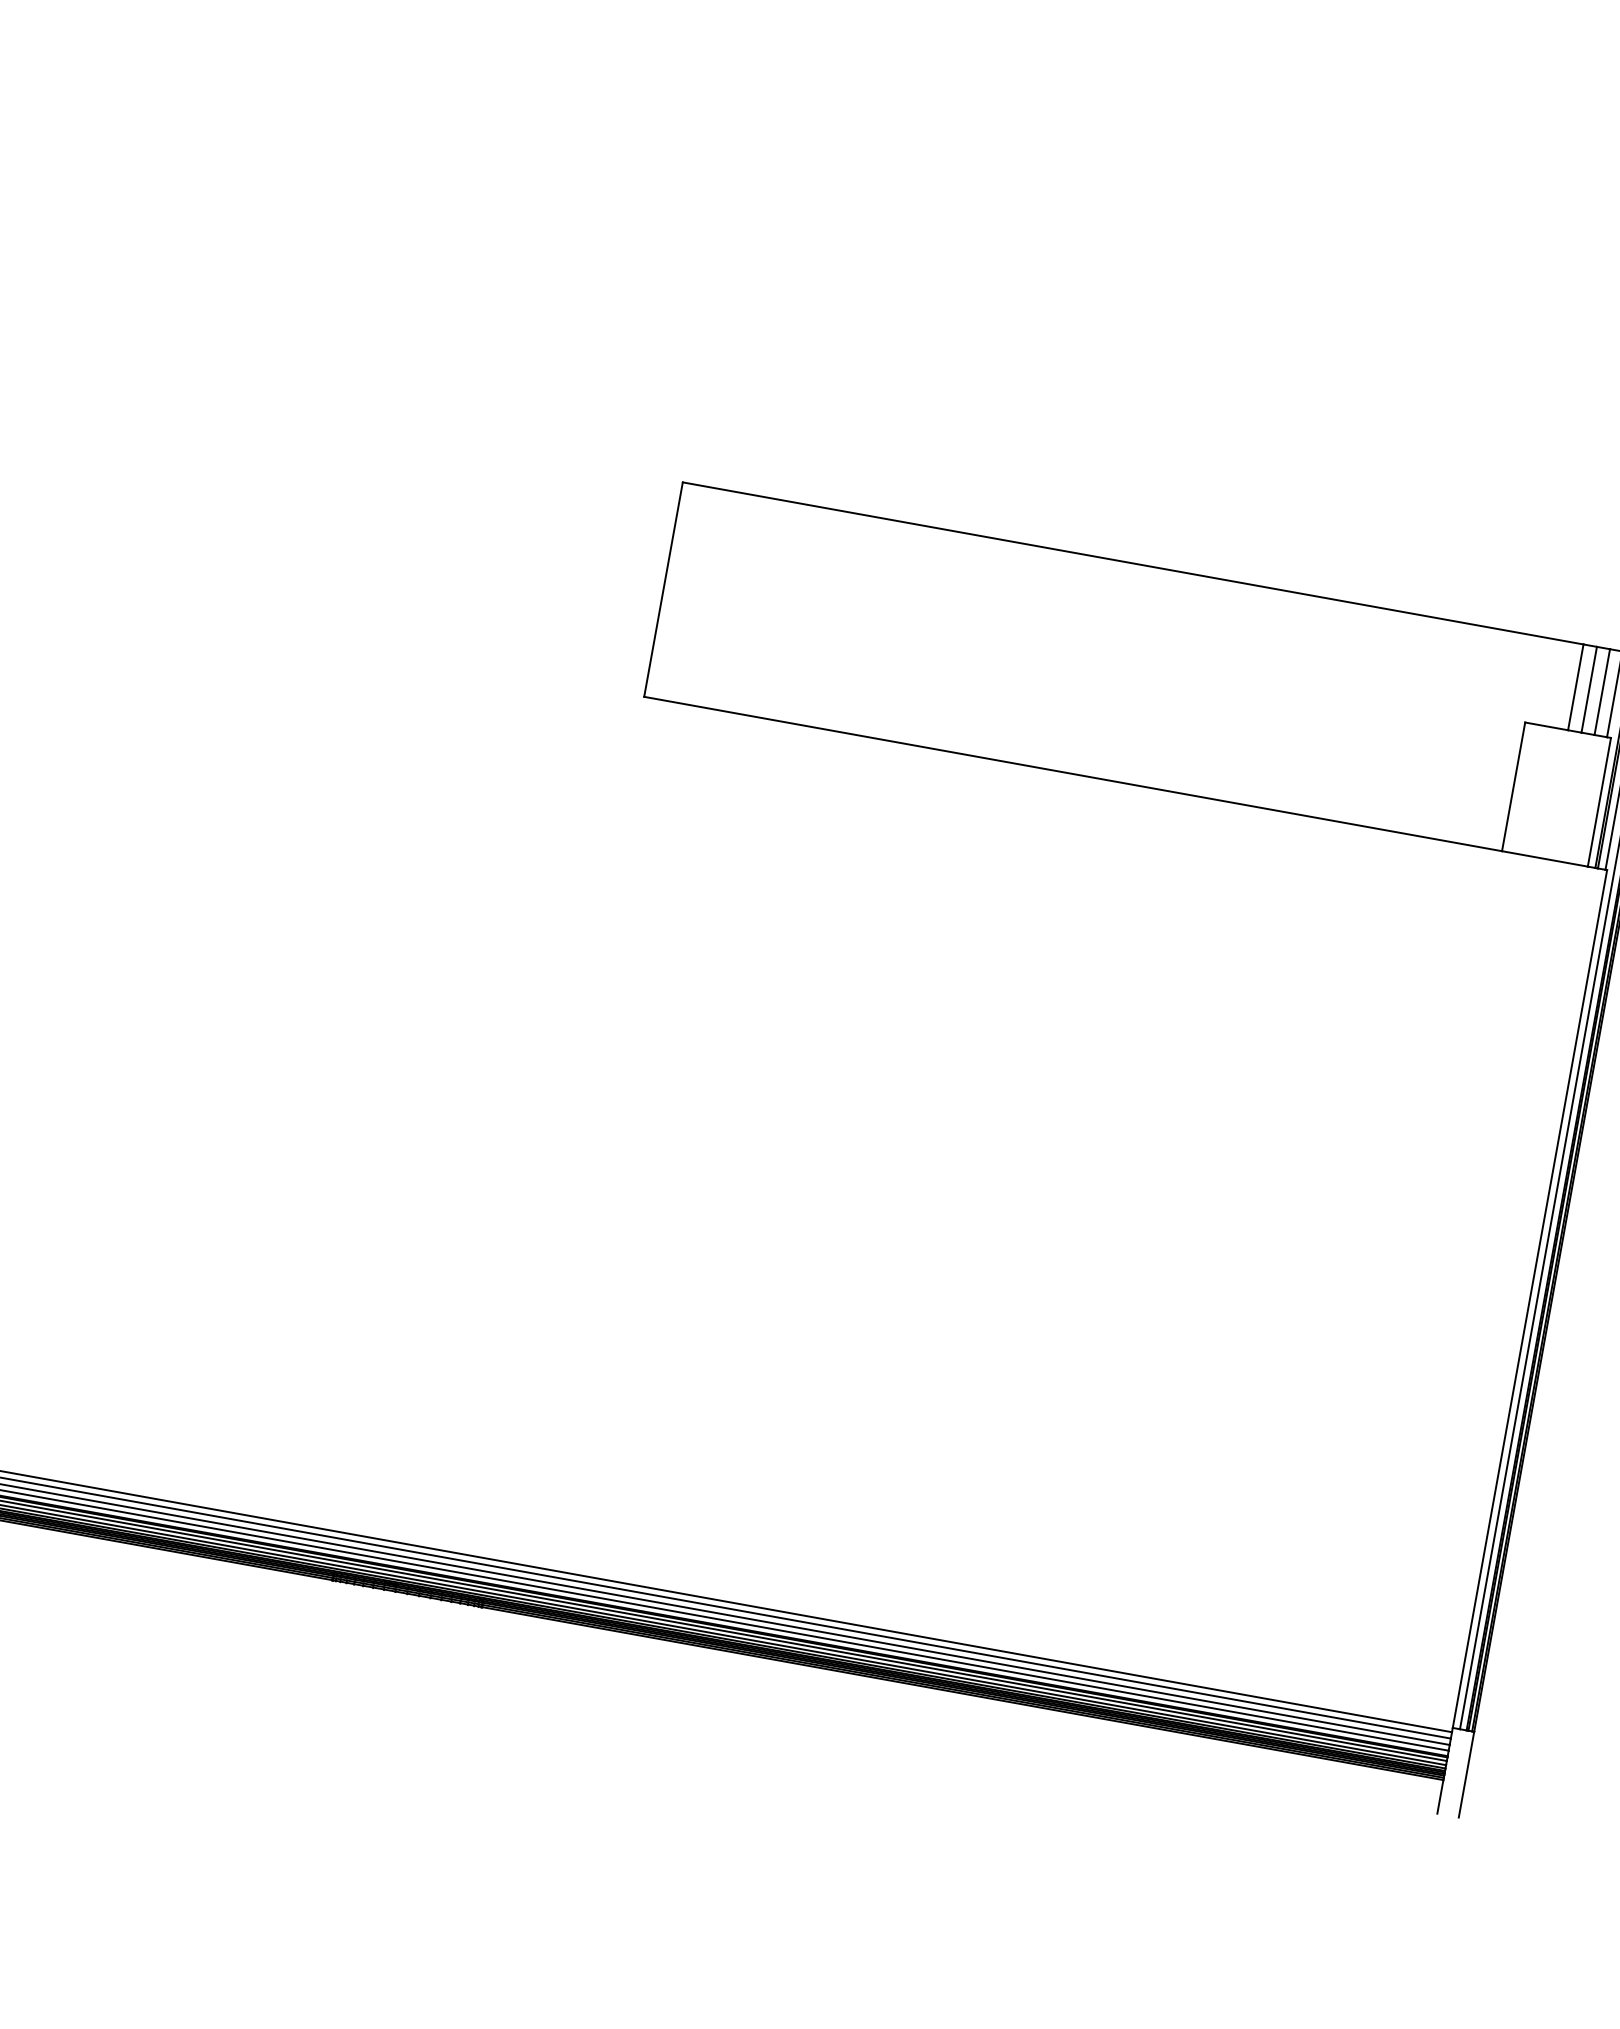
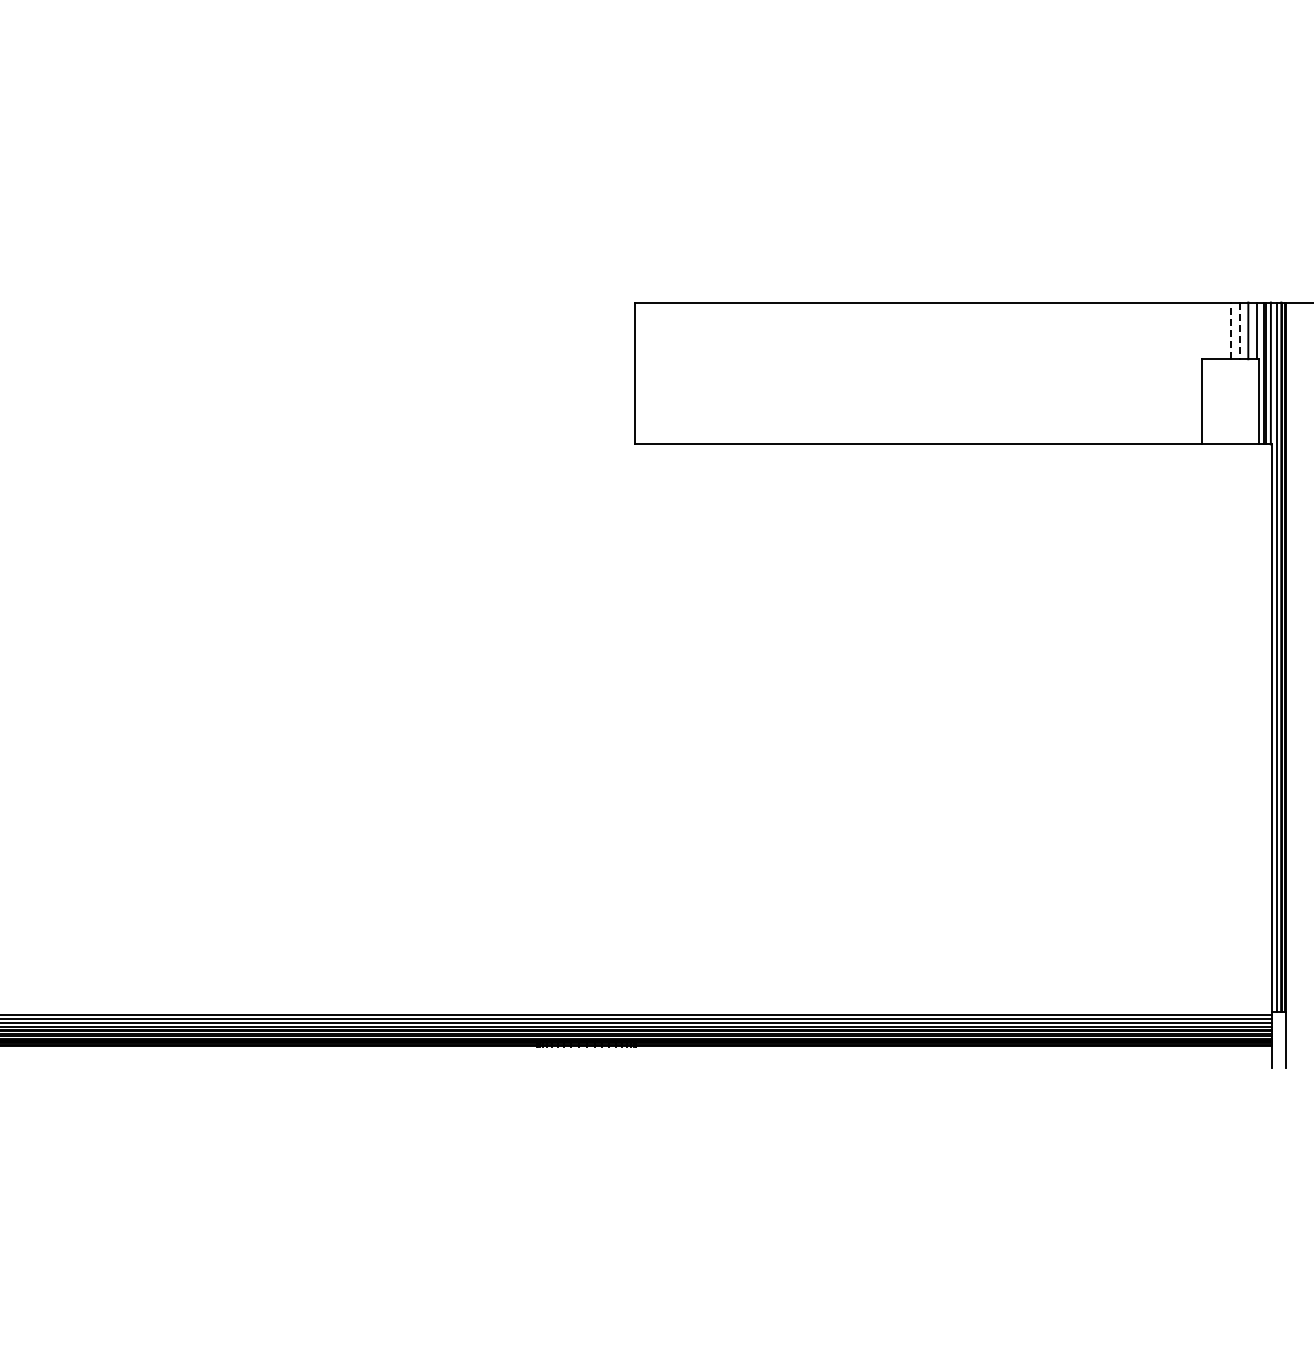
line: (1575, 686) -> (1230, 330), solid -> dashed
line: (1588, 690) -> (1239, 331), solid -> dashed

